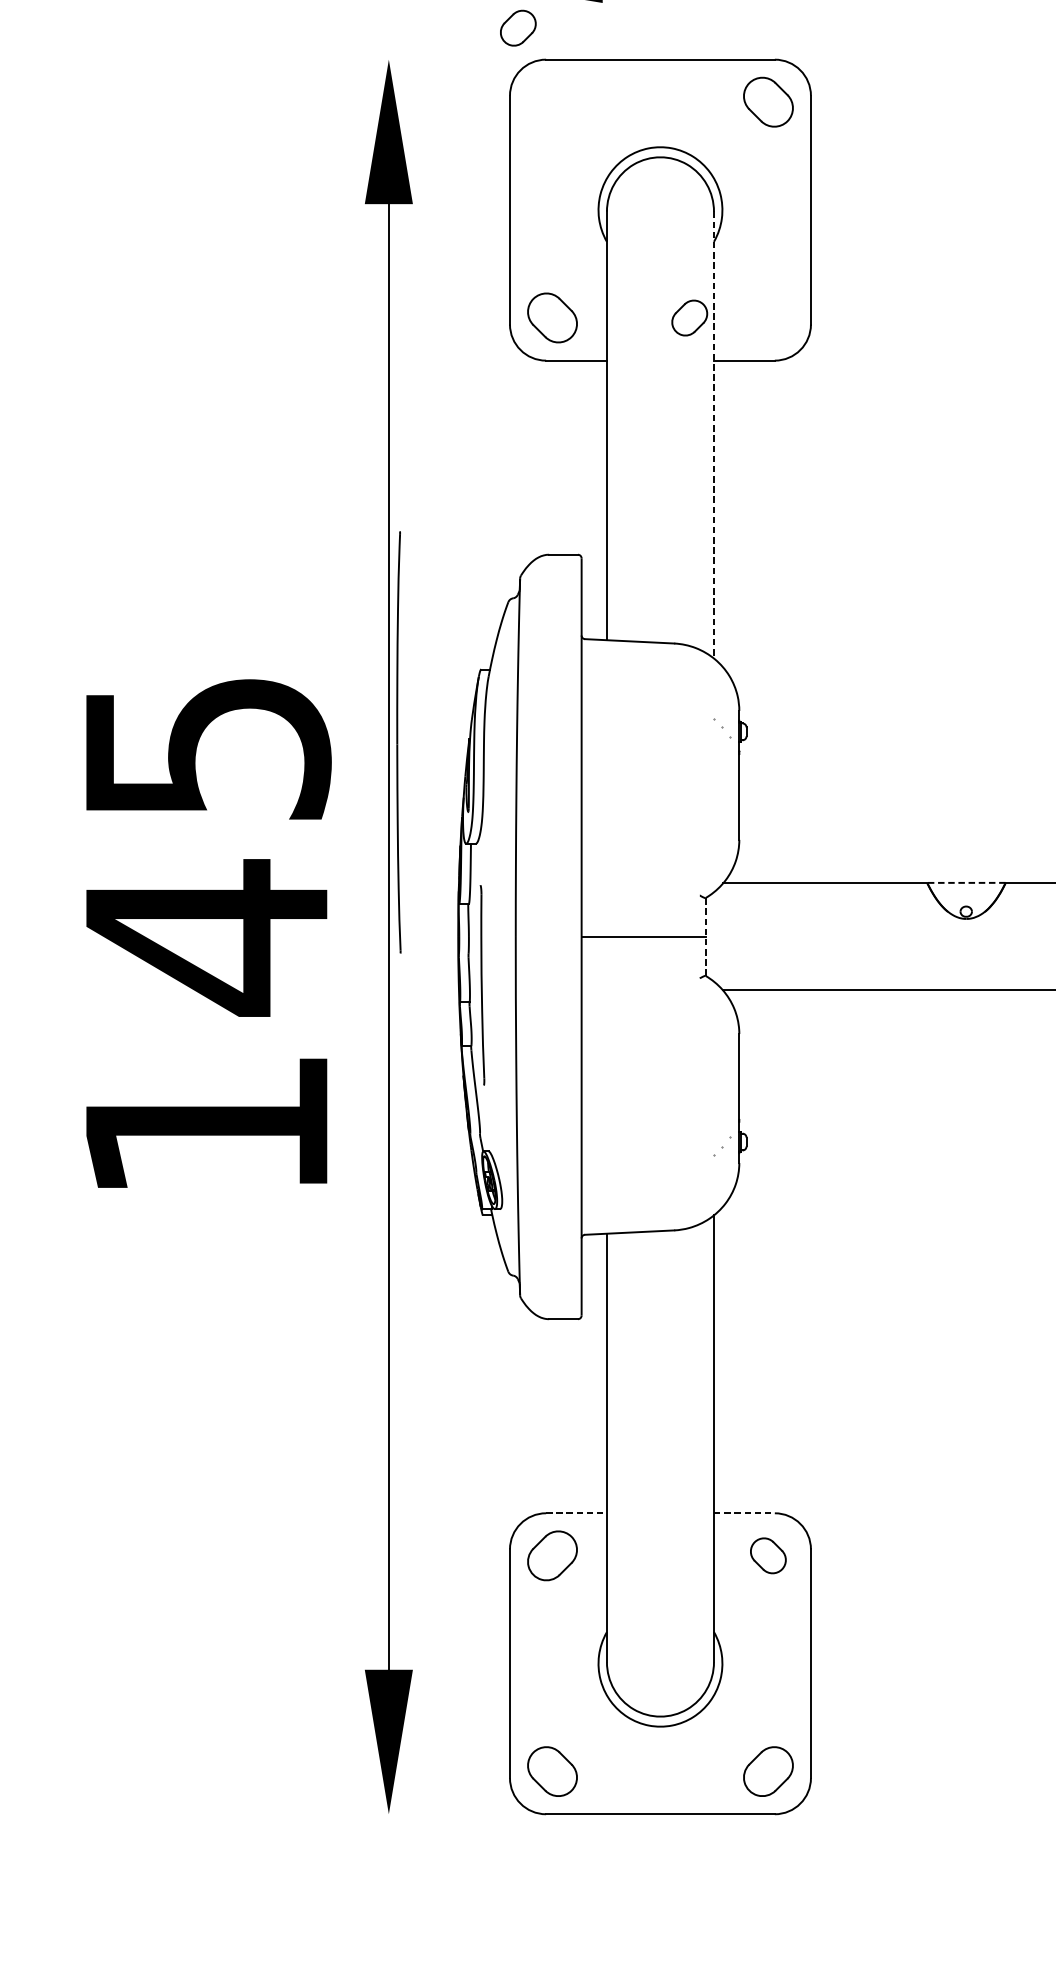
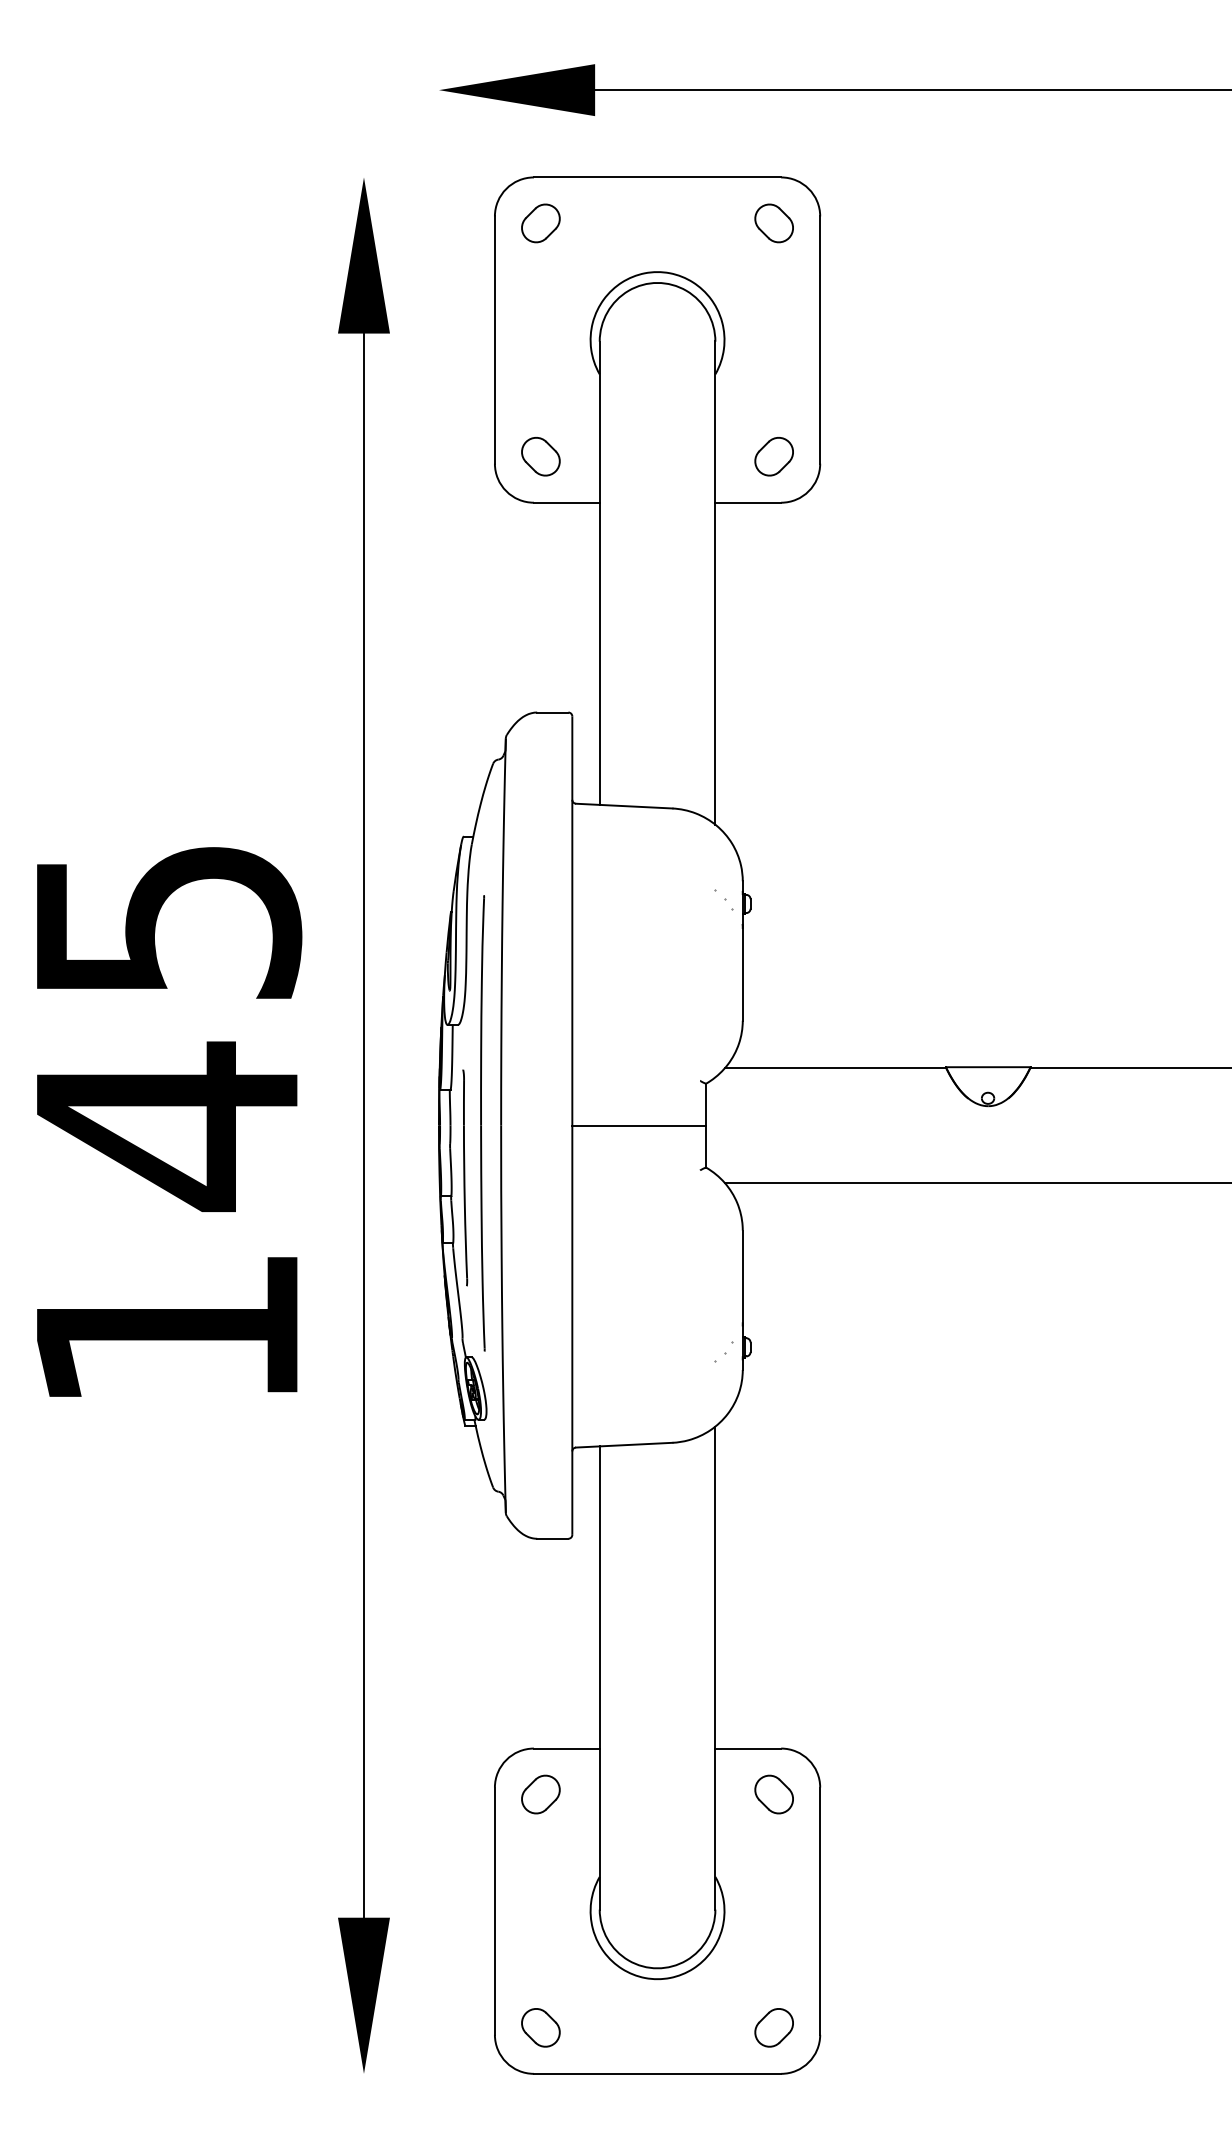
part: (517, 28) -> (540, 223), moved
part: (767, 102) -> (773, 223), size x0.71
part: (552, 317) -> (540, 456), size x0.71
part: (689, 317) -> (773, 456), moved
line: (714, 435) -> (715, 583), dashed -> solid
part: (398, 742) -> (482, 1123), moved
line: (965, 883) -> (987, 1067), dashed -> solid
line: (705, 936) -> (706, 1125), dashed -> solid
line: (576, 1513) -> (566, 1748), dashed -> solid
line: (744, 1513) -> (748, 1748), dashed -> solid
part: (552, 1555) -> (540, 1794), size x0.71
part: (552, 1771) -> (540, 2027), size x0.71
part: (767, 1771) -> (773, 2027), size x0.71

